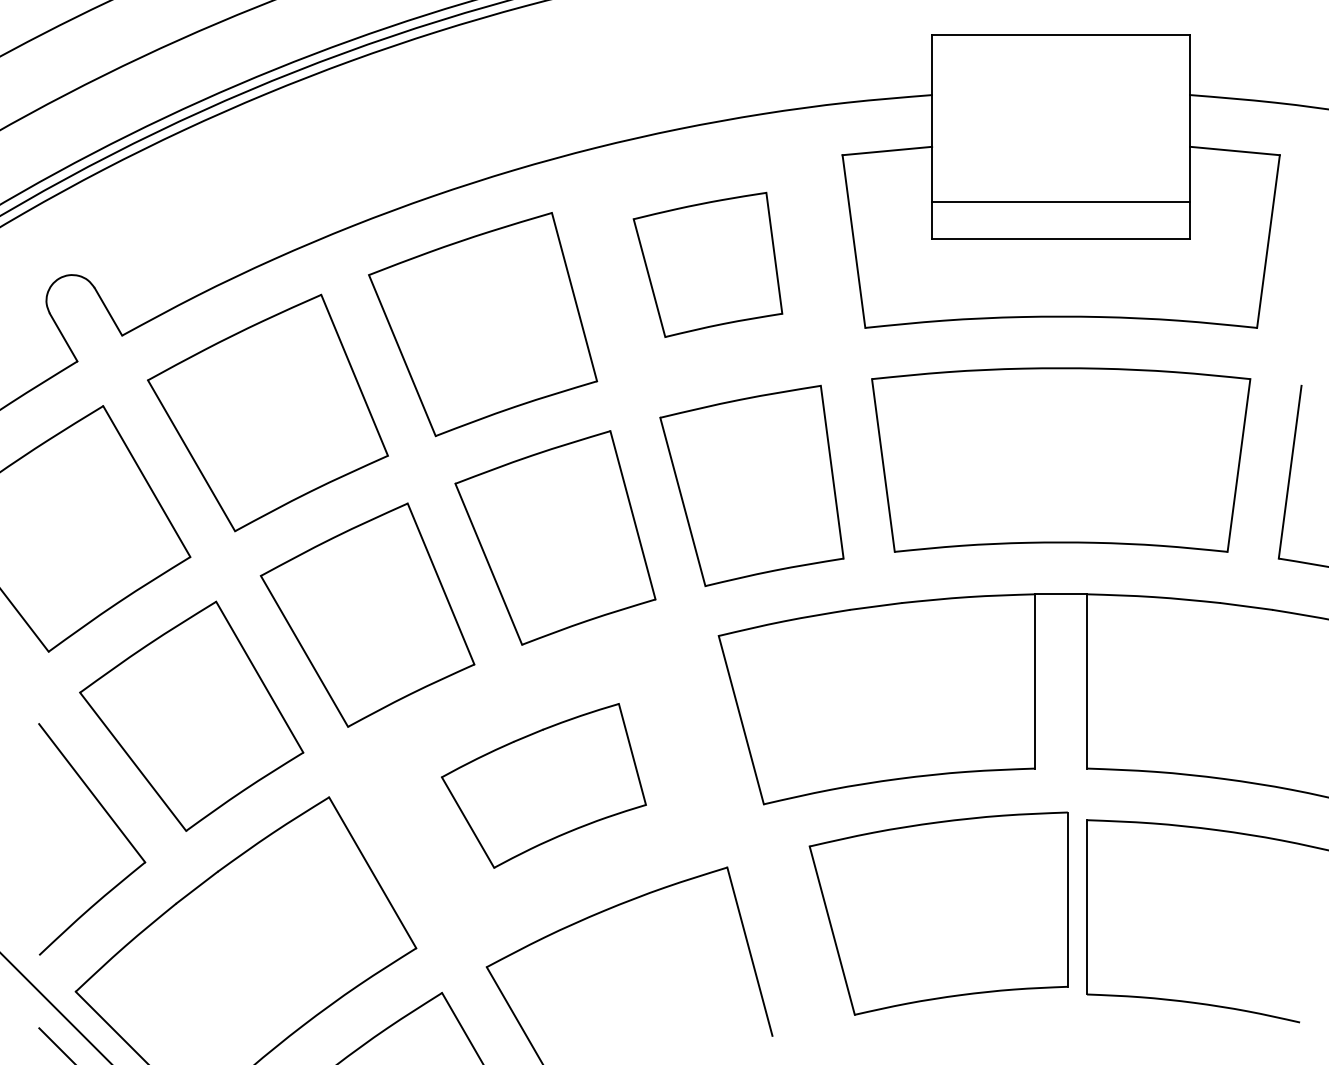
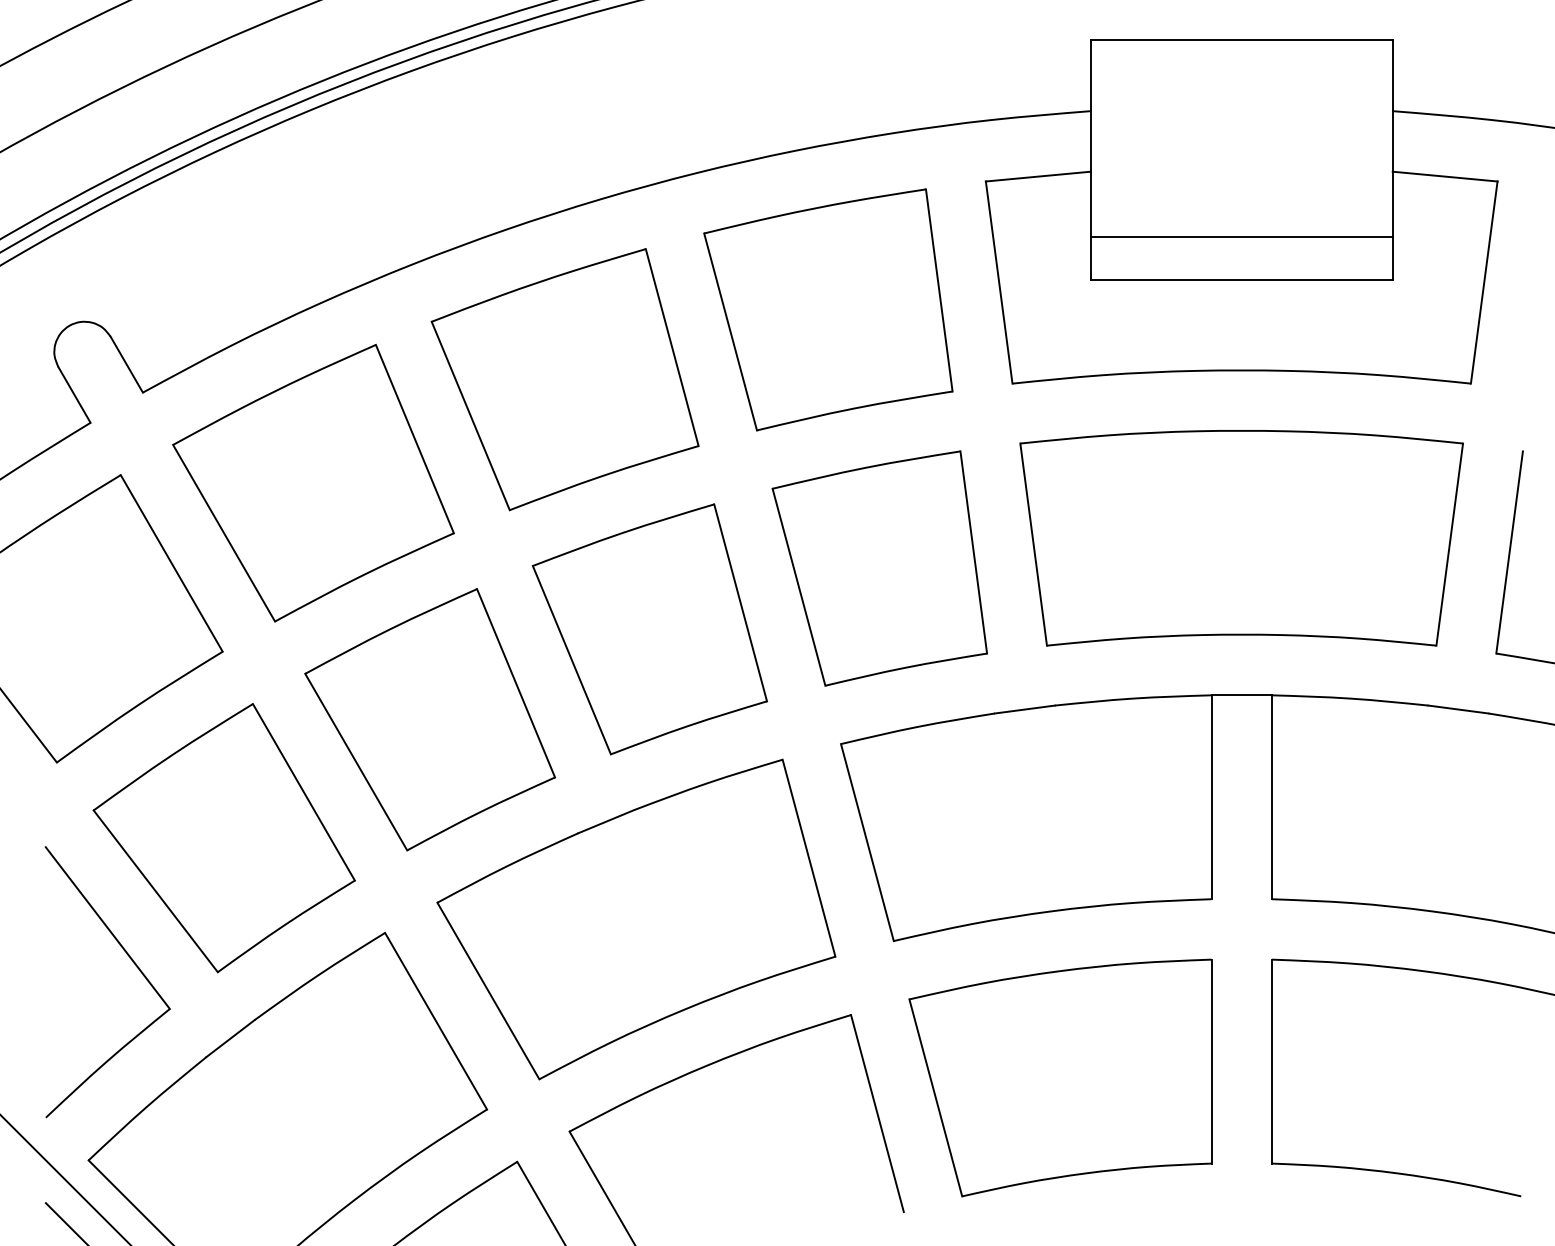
part: (708, 264) -> (828, 309), size x1.43
part: (544, 785) -> (636, 919), size x1.67
part: (938, 913) -> (1060, 1077), moved

